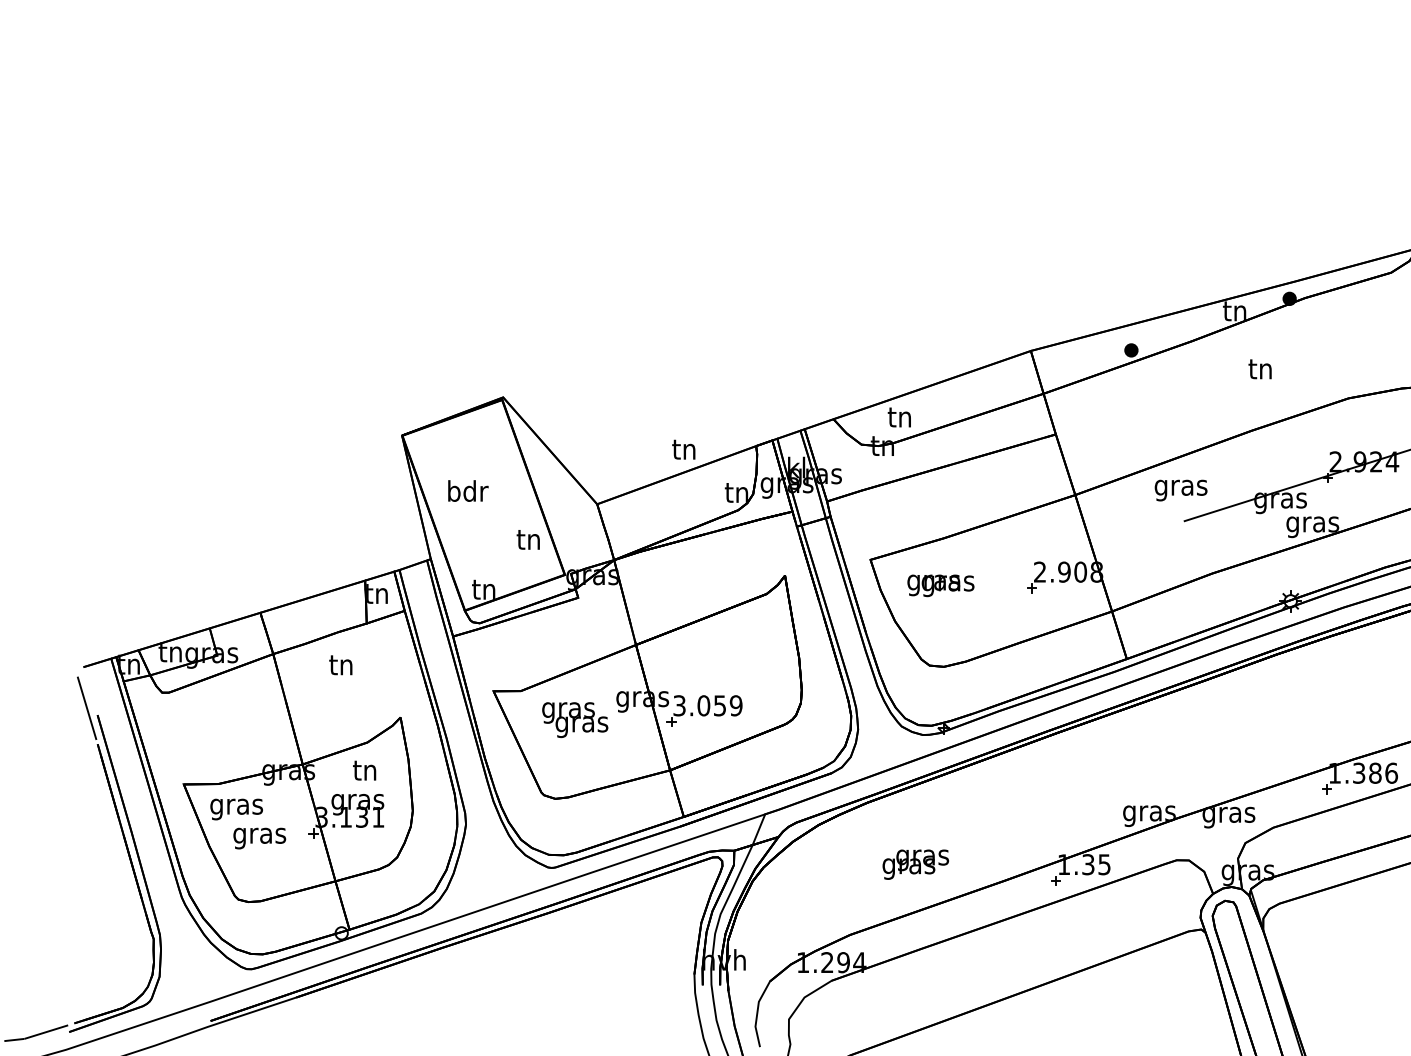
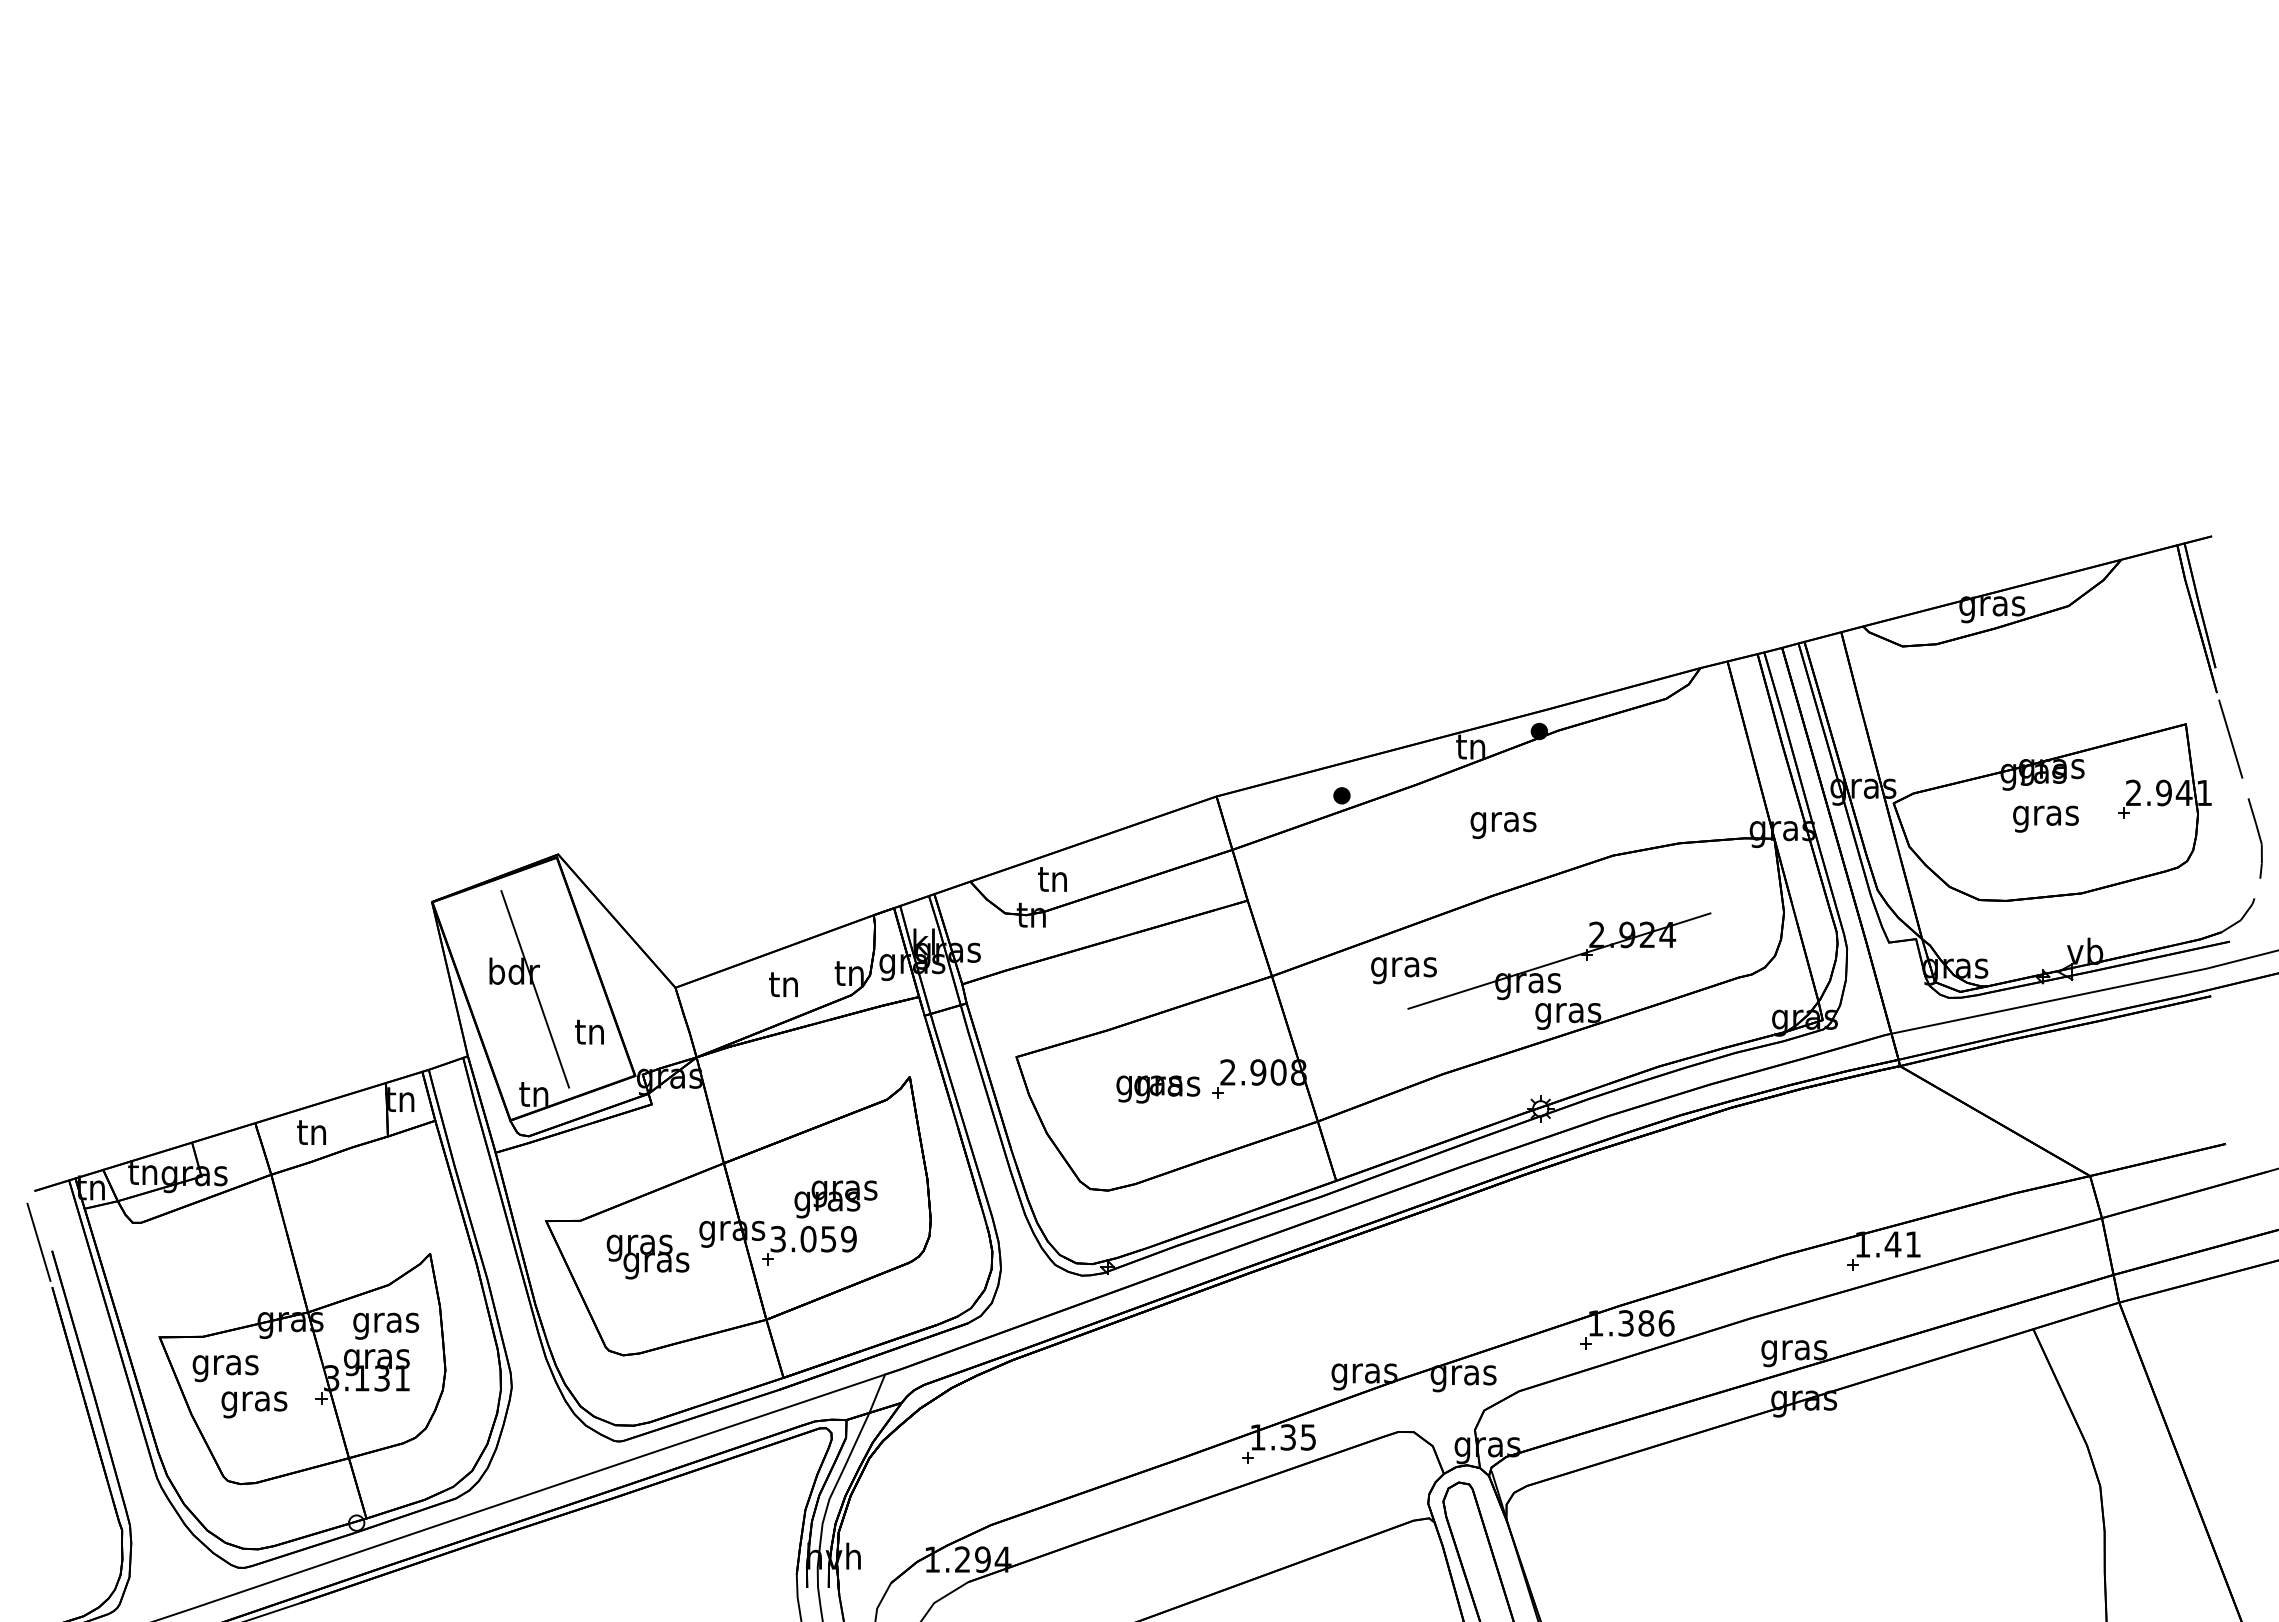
text: (1260, 371) -> (1503, 822), tn -> gras
text: (683, 449) -> (783, 984), moved
line: (485, 505) -> (535, 989), added
text: (941, 585) -> (1158, 1089), moved
text: (340, 665) -> (311, 1132), moved
text: (365, 773) -> (386, 1323), tn -> gras
text: (915, 864) -> (835, 1199), moved

